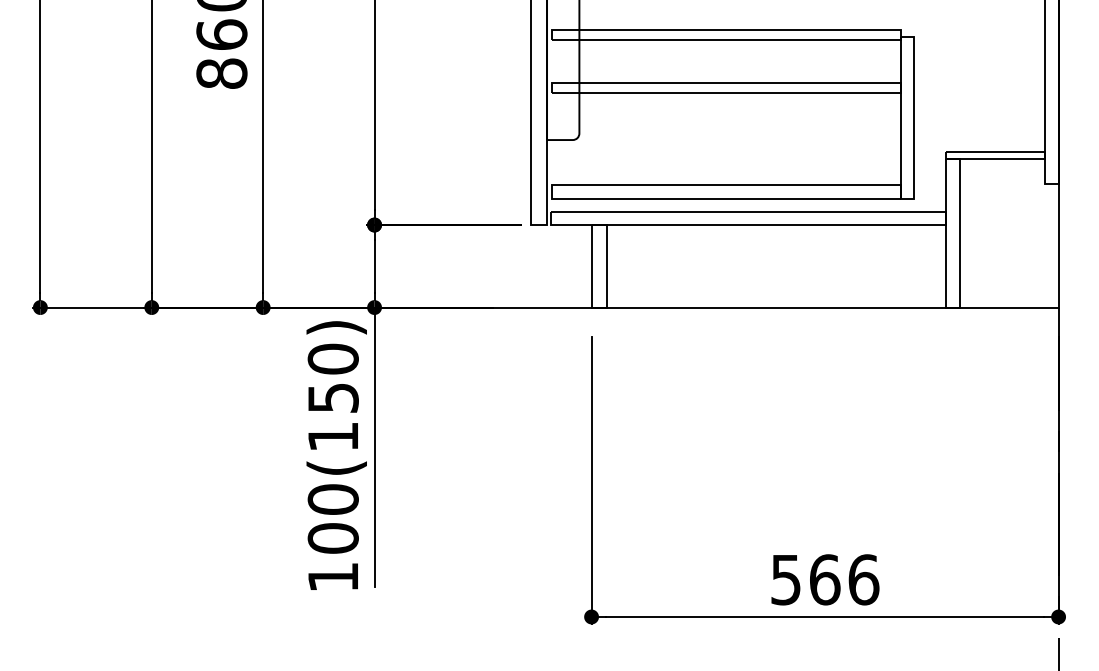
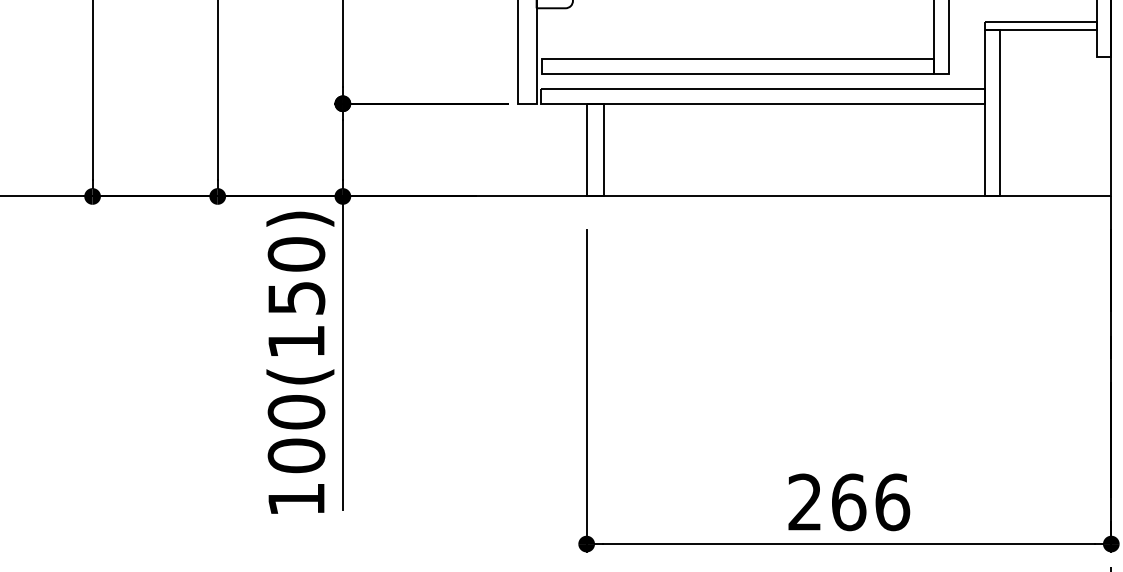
text: (785, 579) -> (804, 501), 566 -> 266

